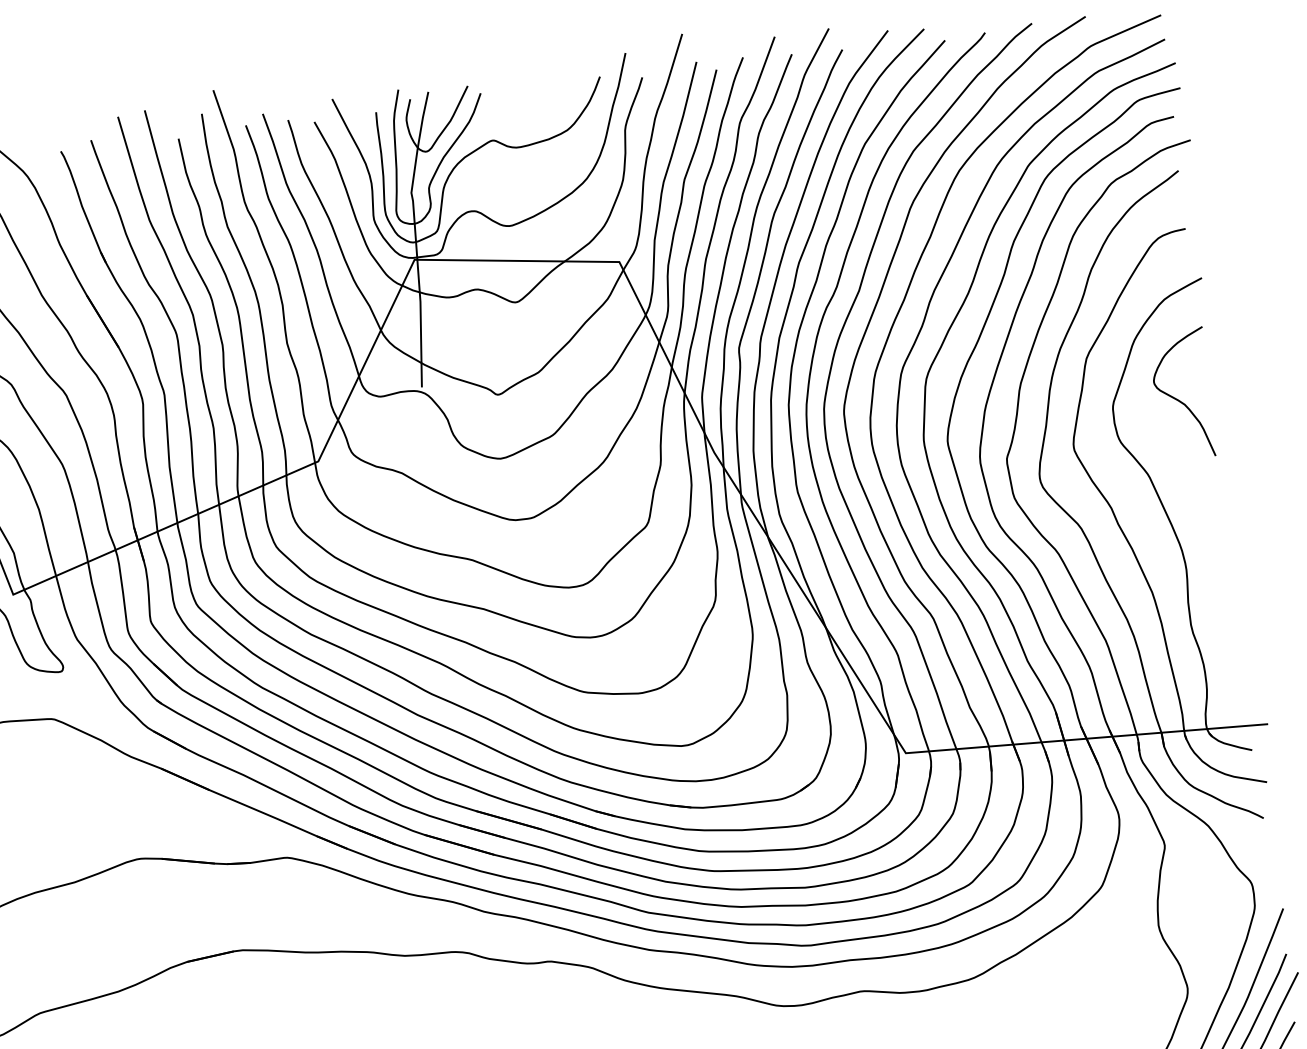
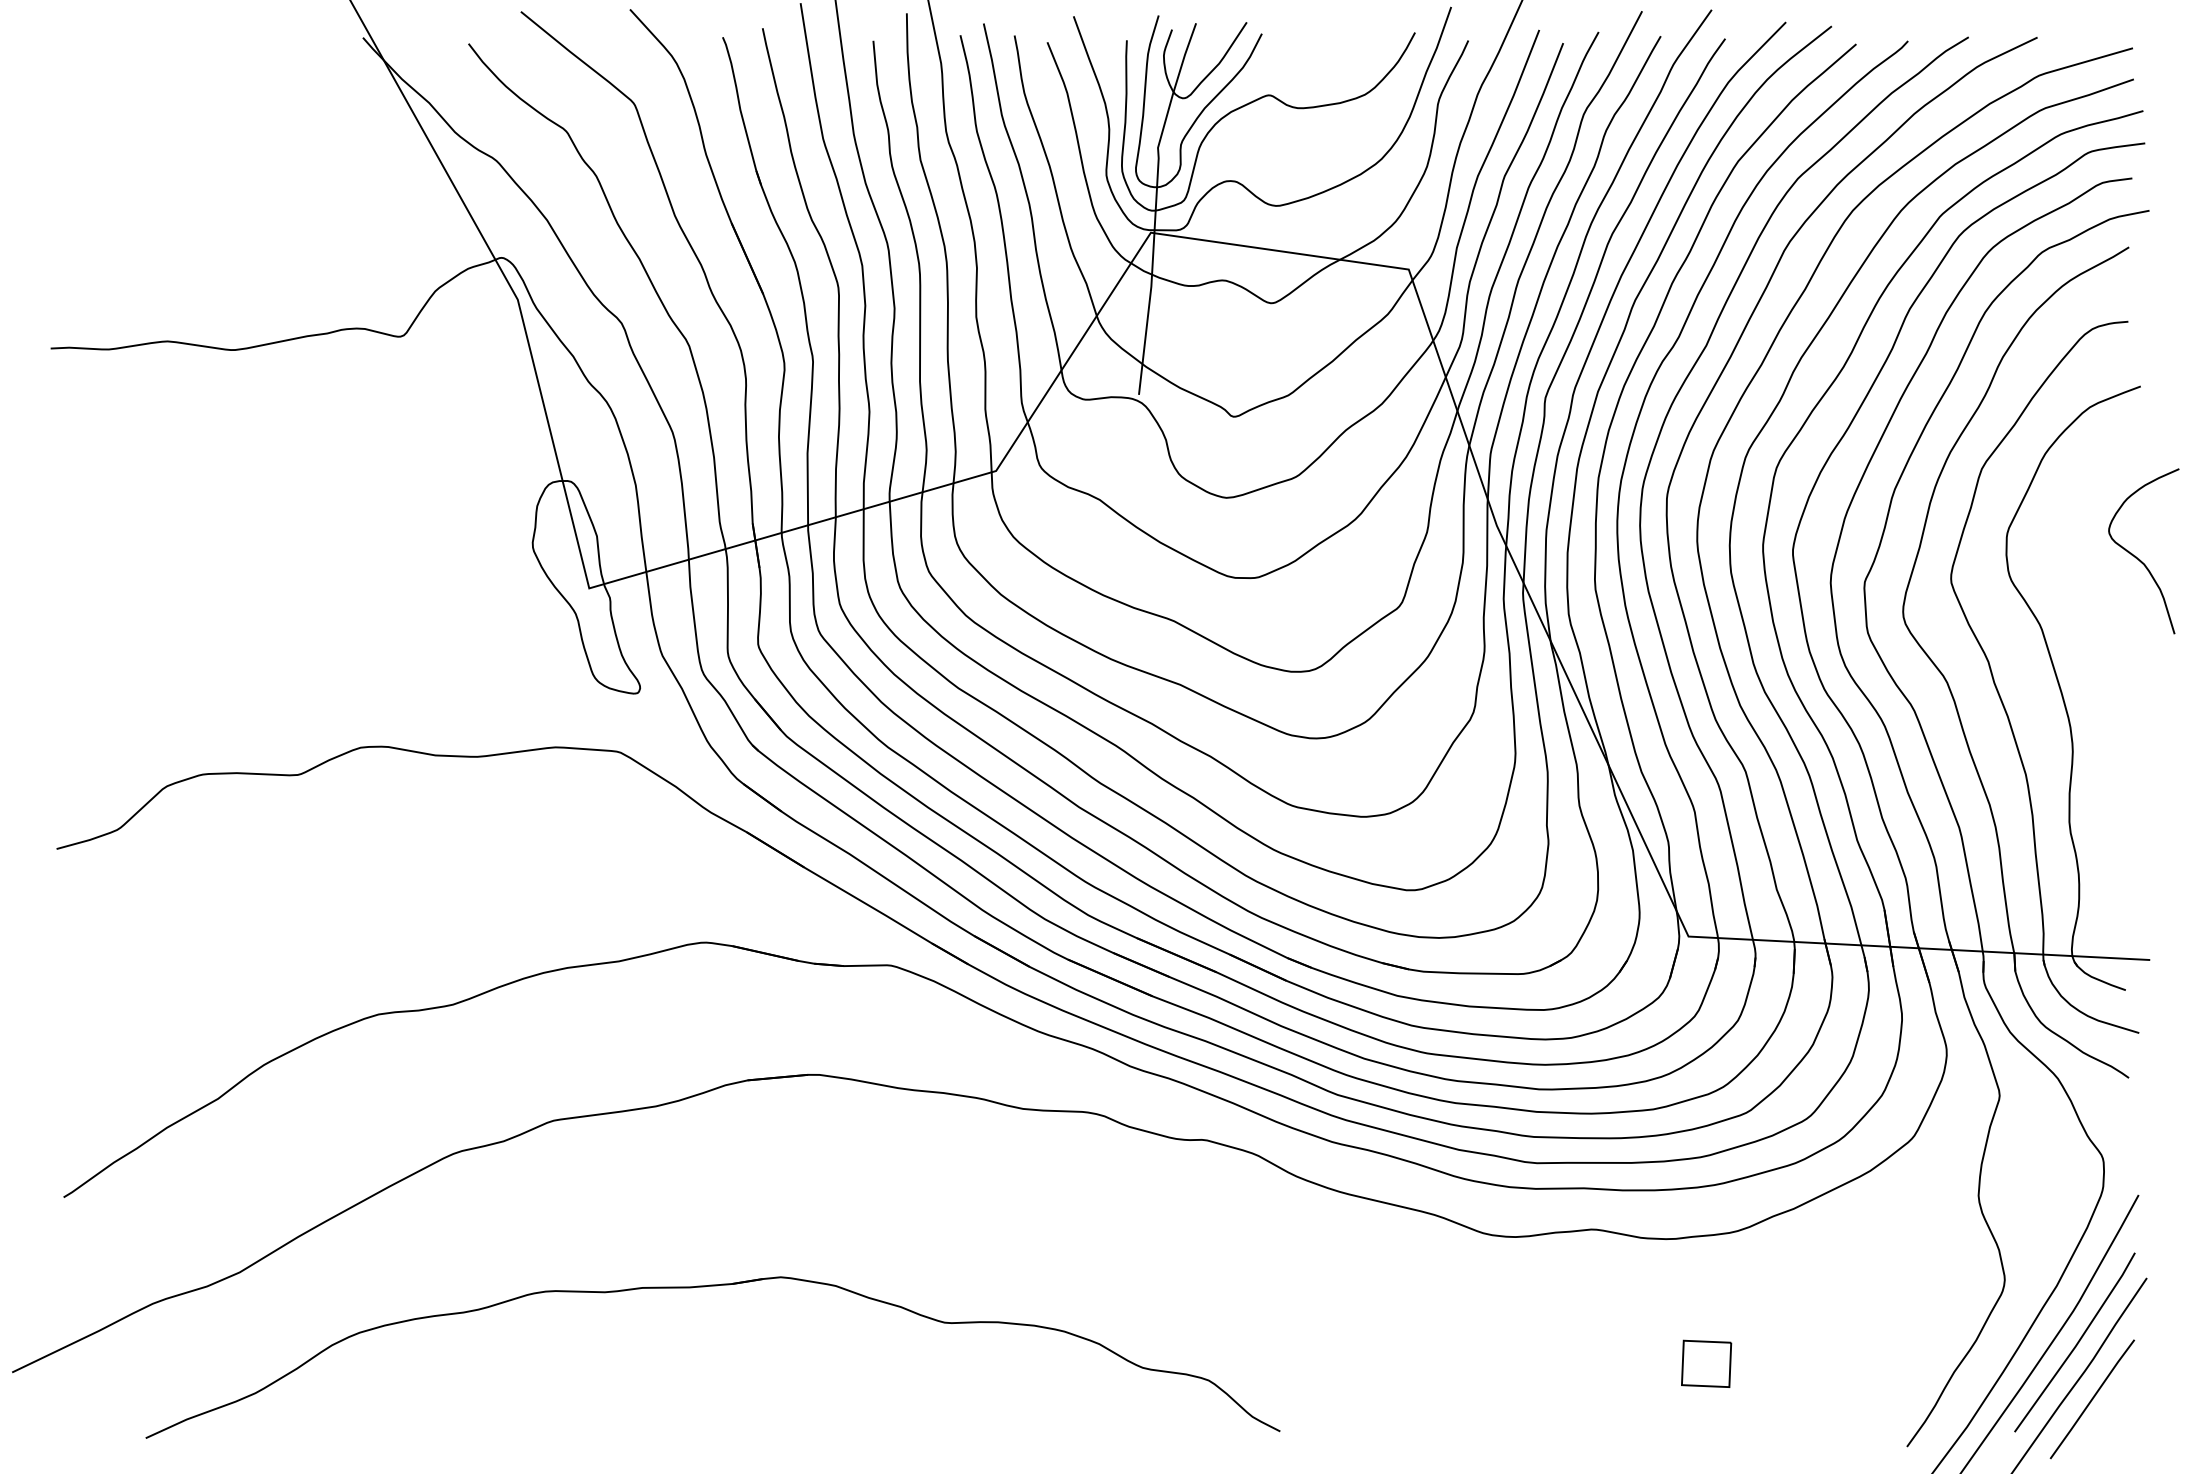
curve: (1178, 400) -> (2137, 557), moved

